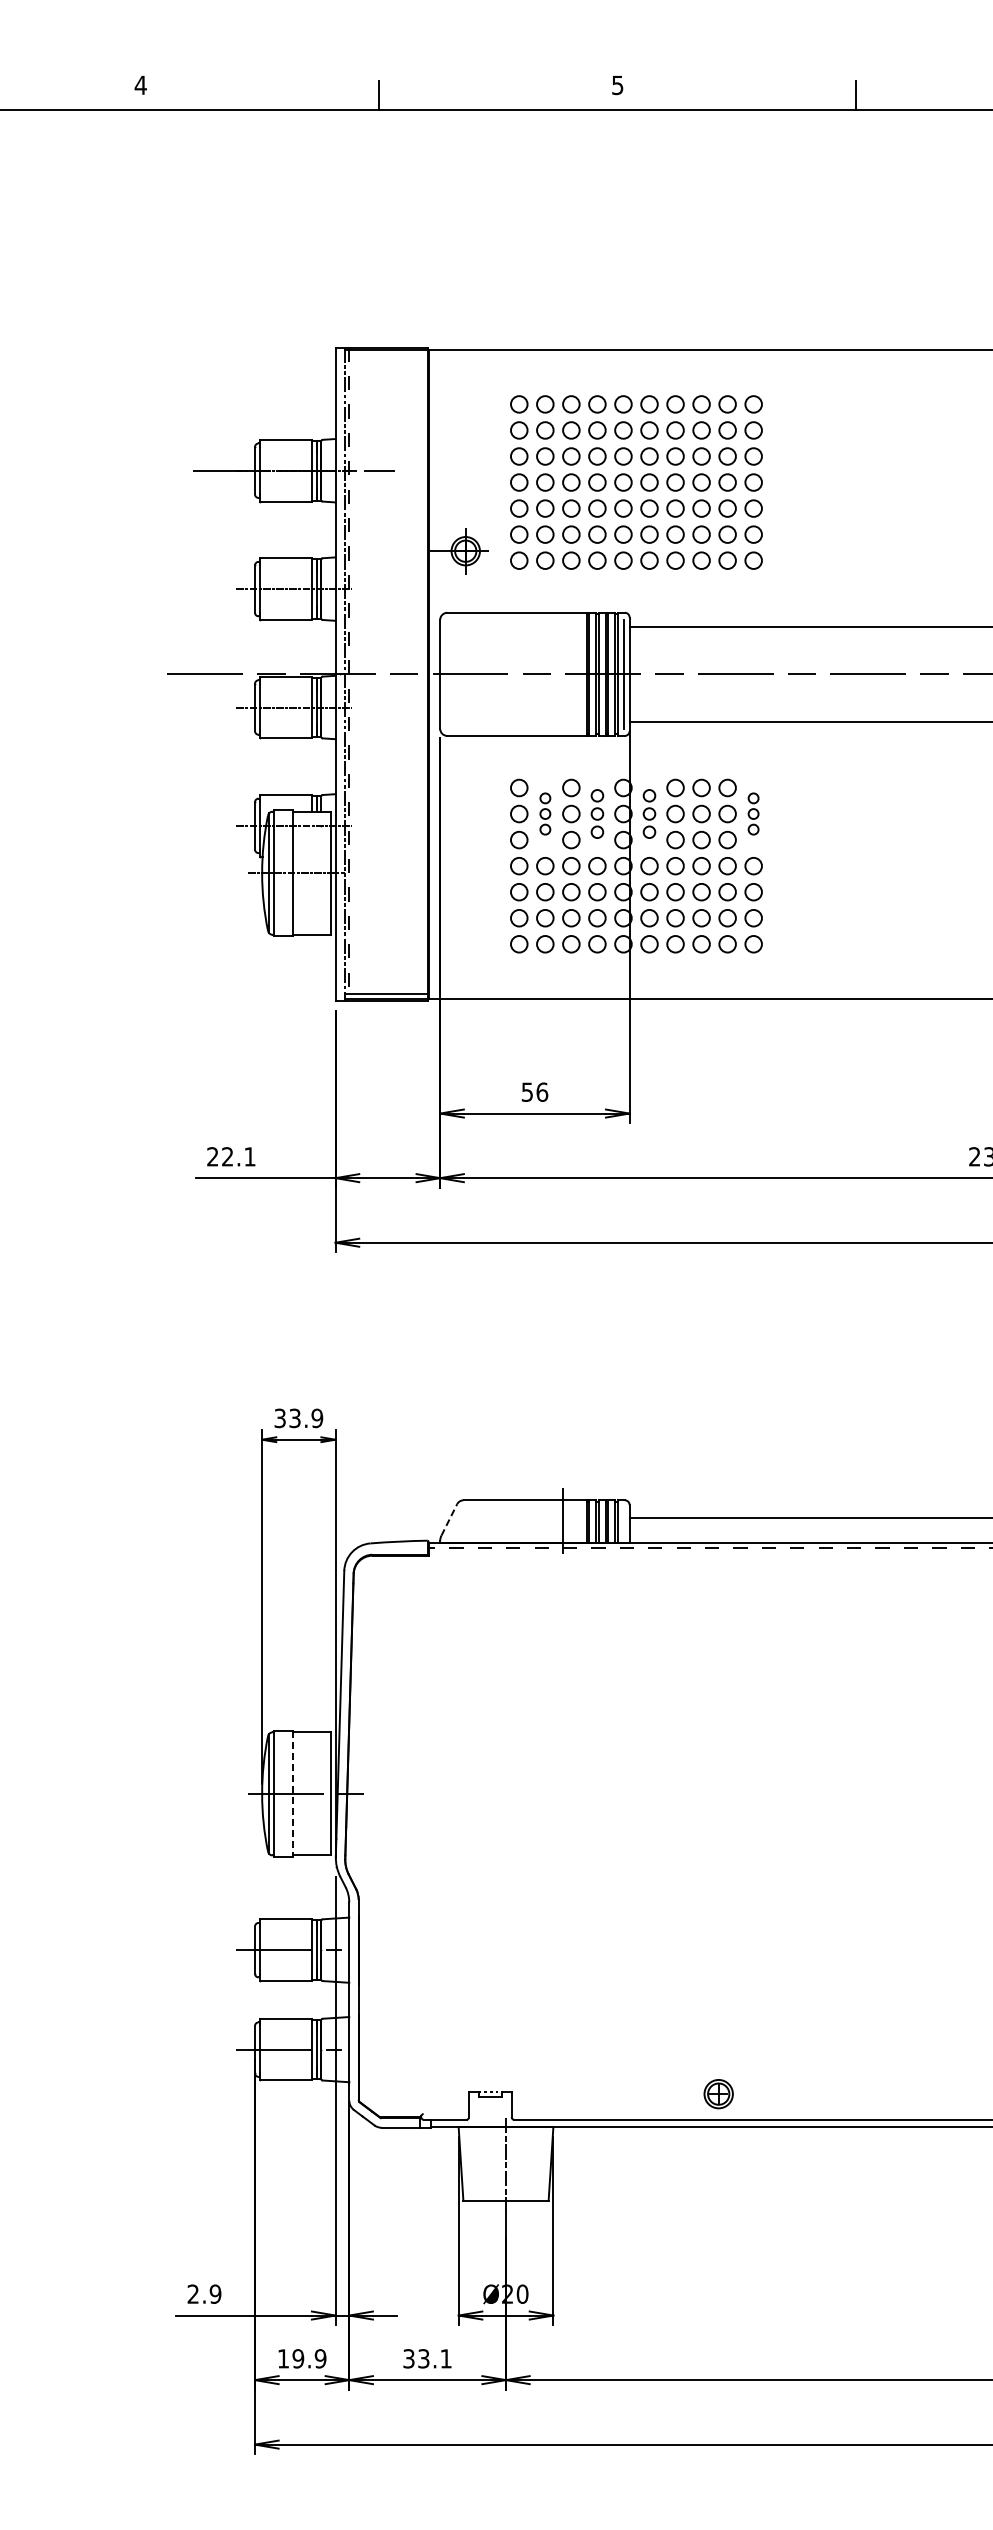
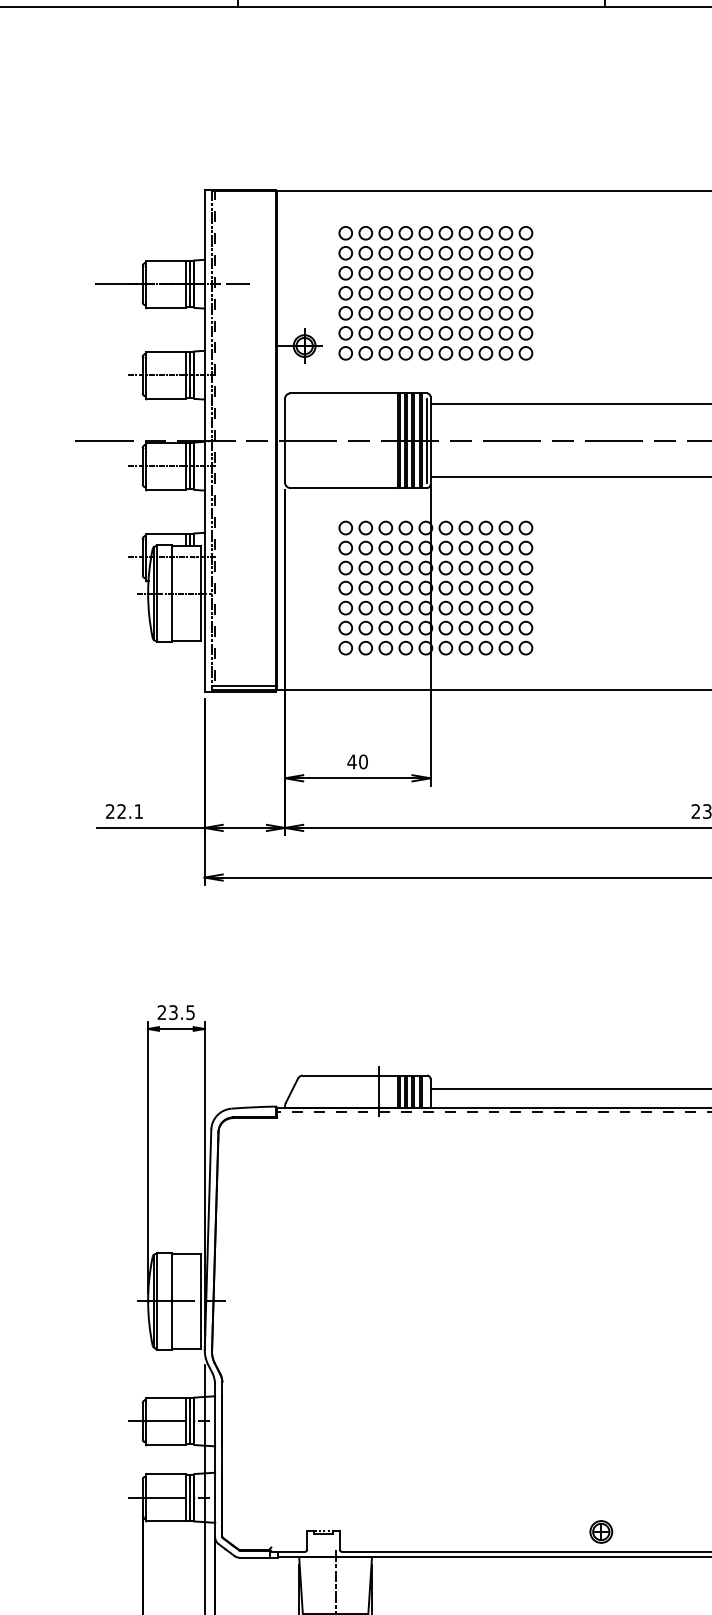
part: (545, 813) -> (365, 547), size x1.67
part: (597, 813) -> (405, 547), size x1.43
part: (649, 813) -> (445, 547), size x1.43
part: (753, 813) -> (525, 547), size x1.67
text: (534, 1091) -> (357, 761), 56 -> 40
text: (298, 1418) -> (176, 1012), 33.9 -> 23.5
line: (449, 1519) -> (292, 1090), dashed -> solid
line: (292, 1793) -> (171, 1300), dashed -> solid
part: (718, 2094) -> (601, 1532), moved

